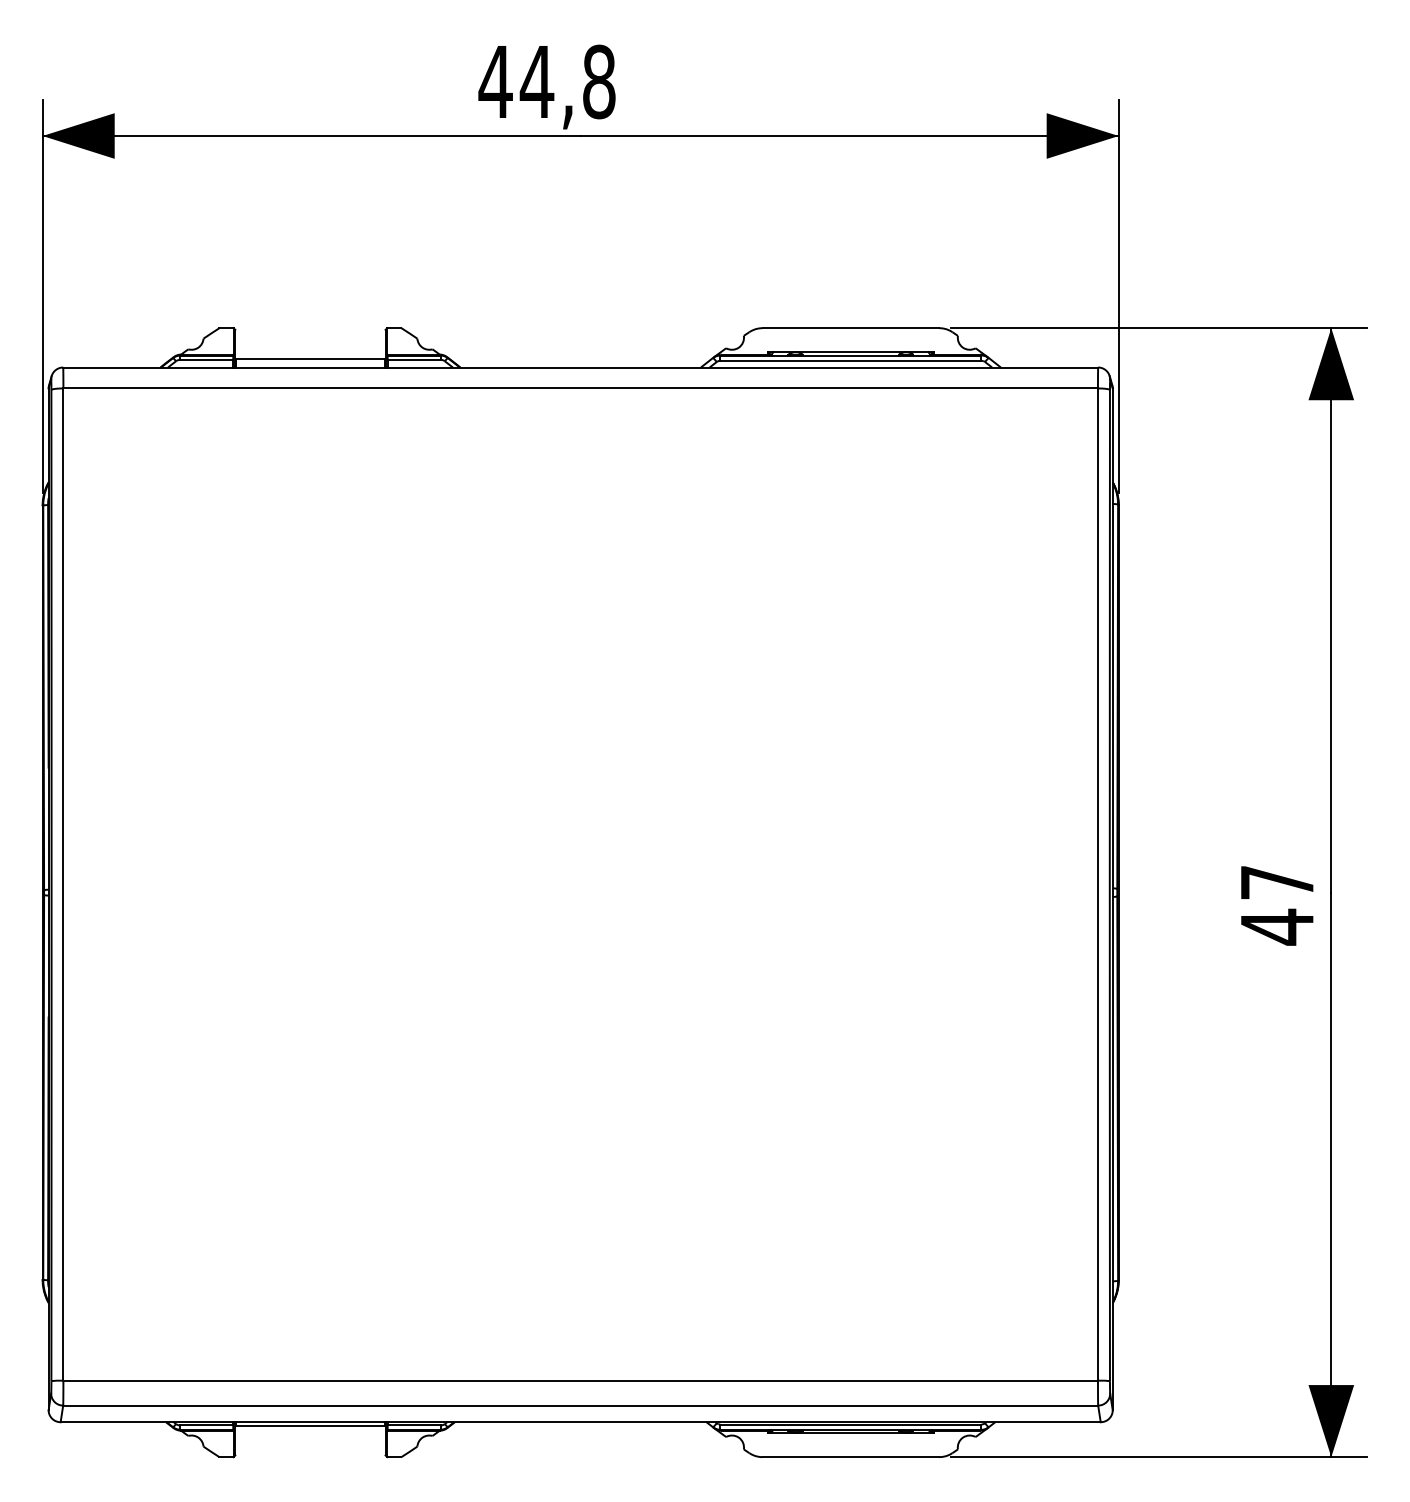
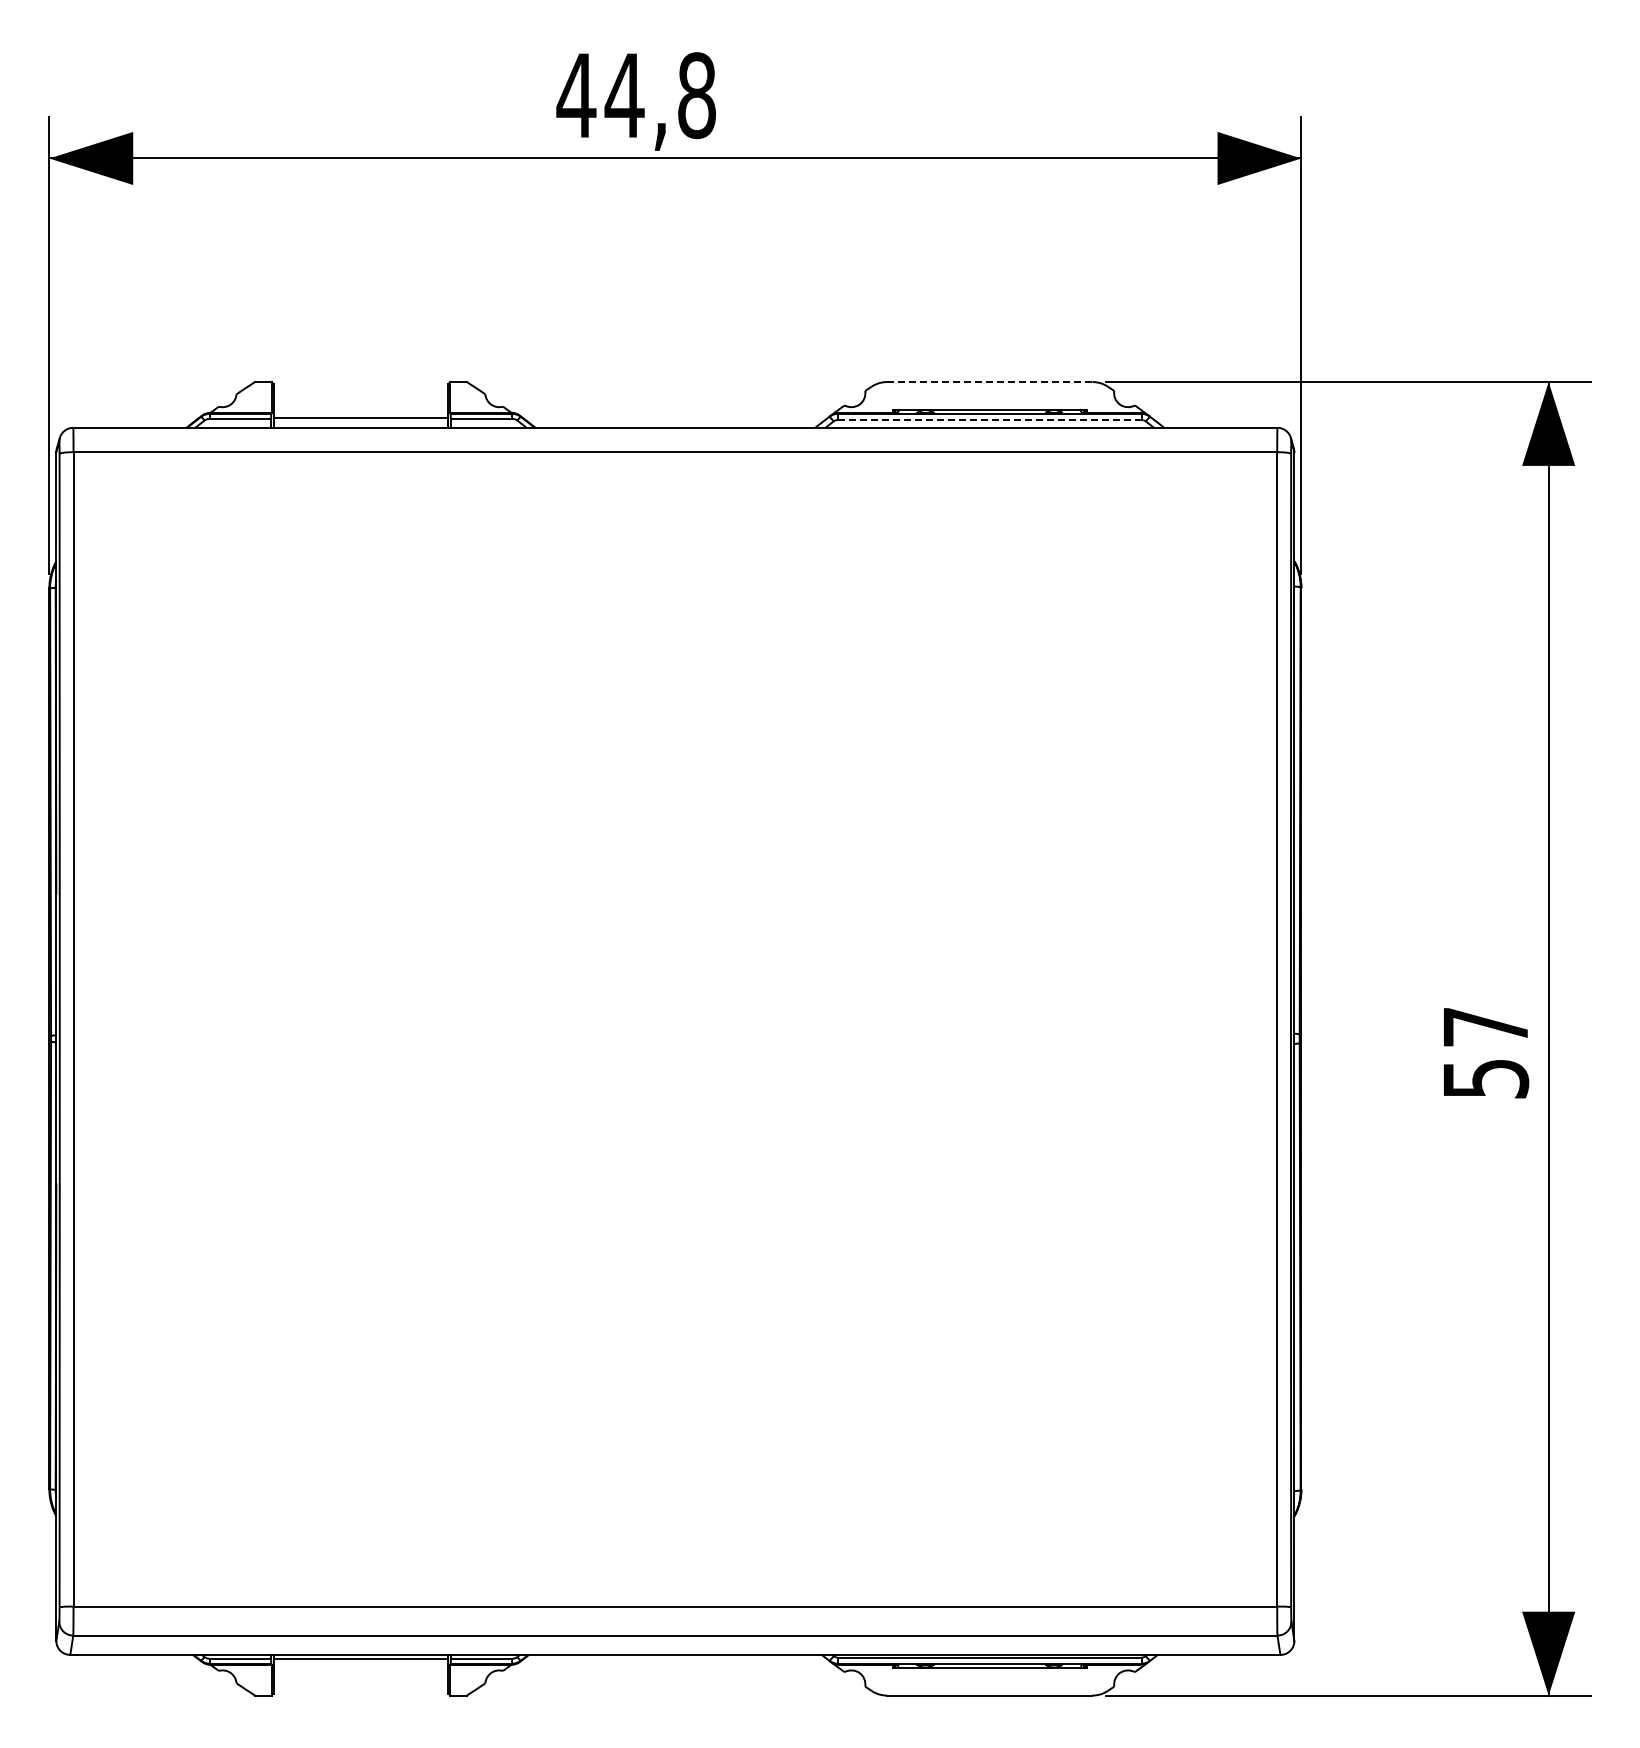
line: (850, 328) -> (989, 382), solid -> dashed
line: (850, 361) -> (989, 420), solid -> dashed
text: (1277, 926) -> (1486, 1078), 47 -> 57

